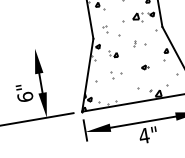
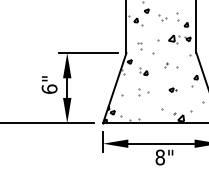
line: (55, 45) -> (87, 53), added
text: (24, 92) -> (49, 84), moved
text: (144, 135) -> (160, 157), 4" -> 8"

